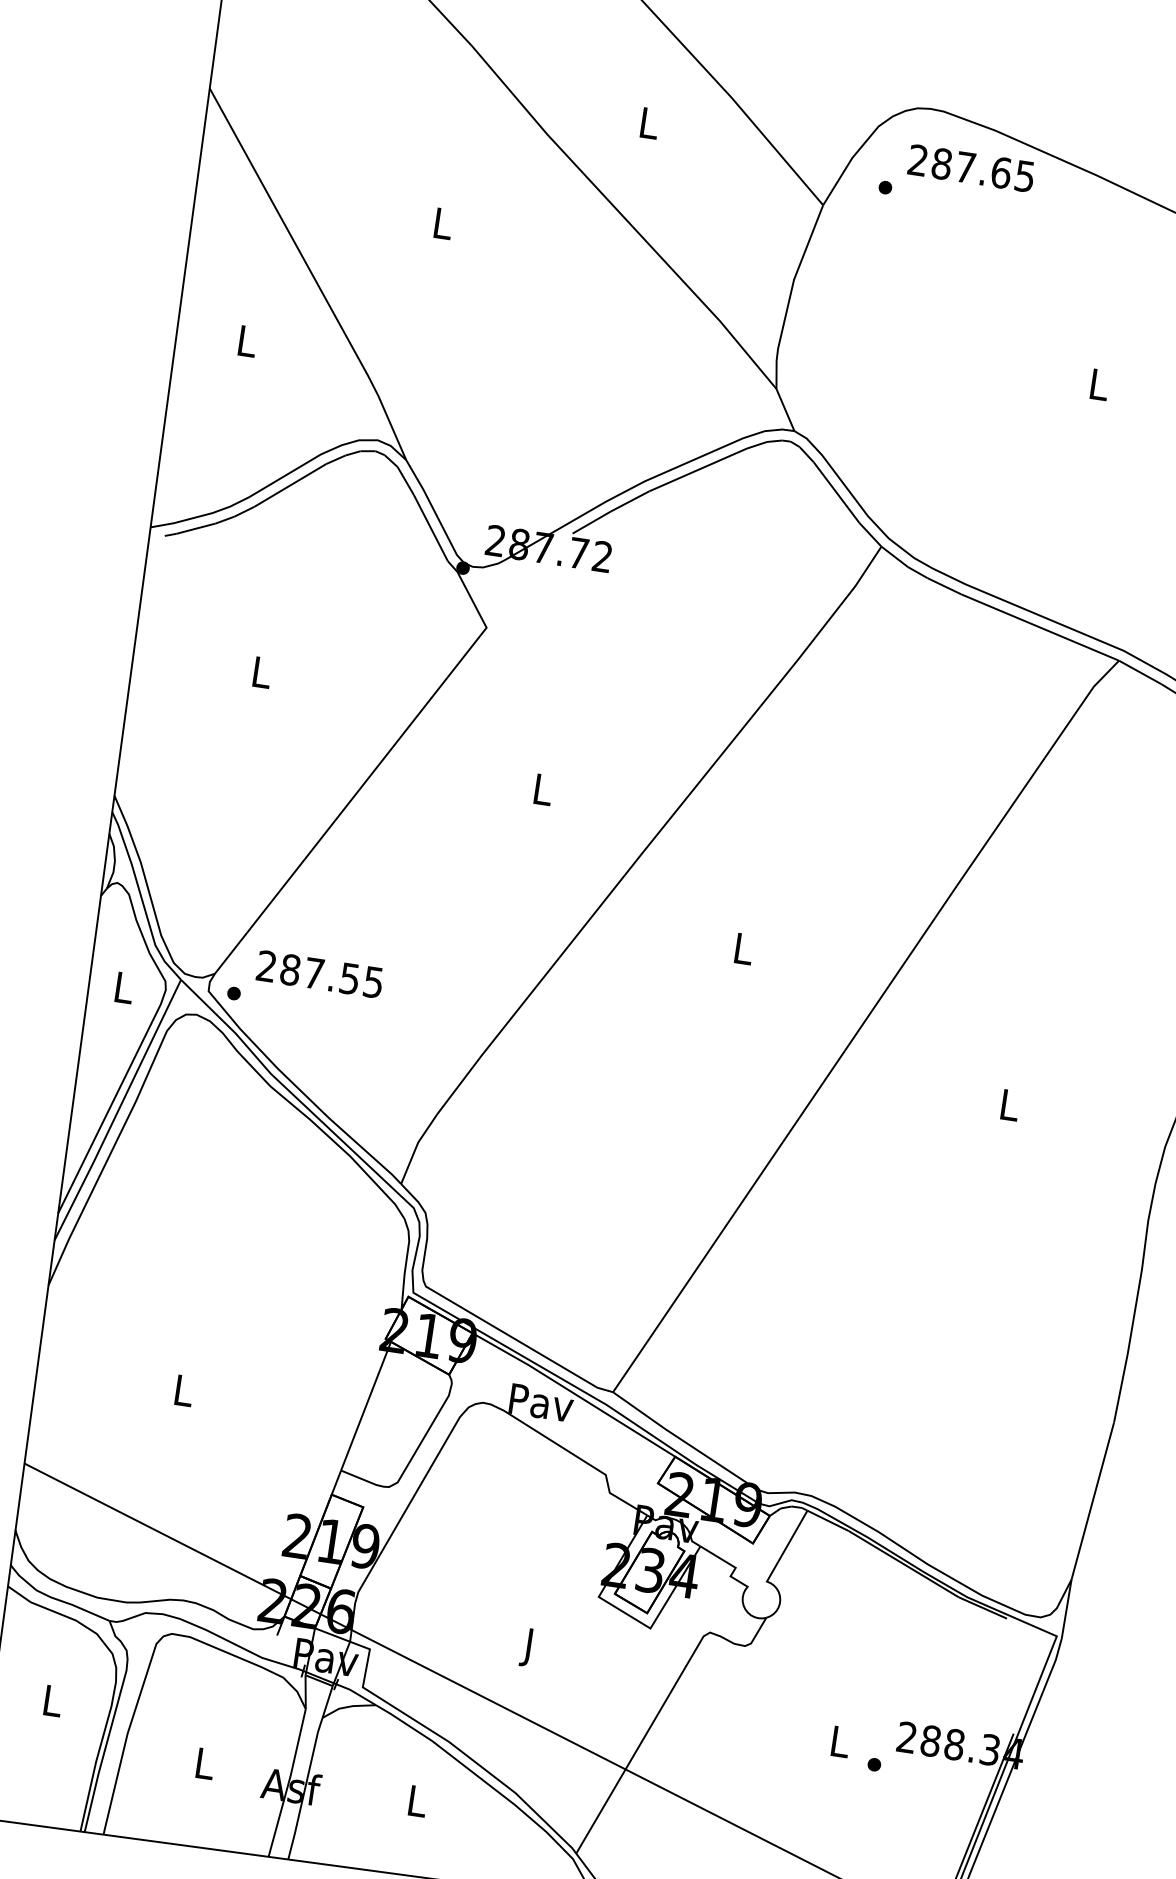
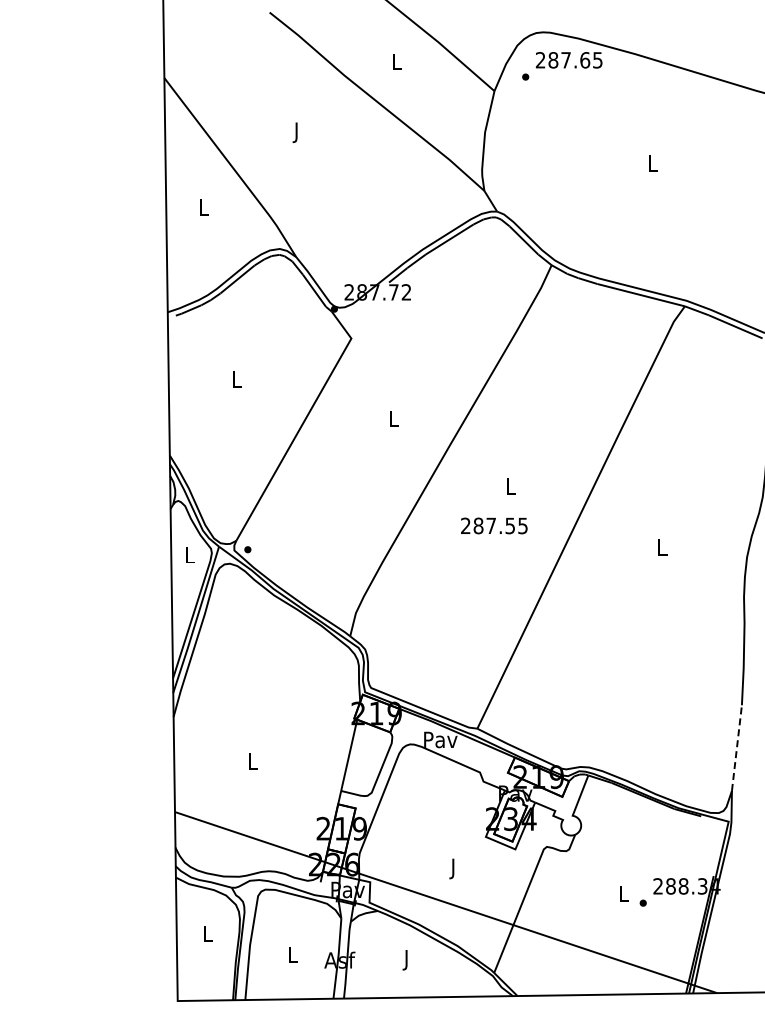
text: (441, 227) -> (296, 132), L -> J
text: (320, 973) -> (494, 525), moved
line: (1092, 1499) -> (736, 747), solid -> dashed
text: (415, 1805) -> (406, 960), L -> J

